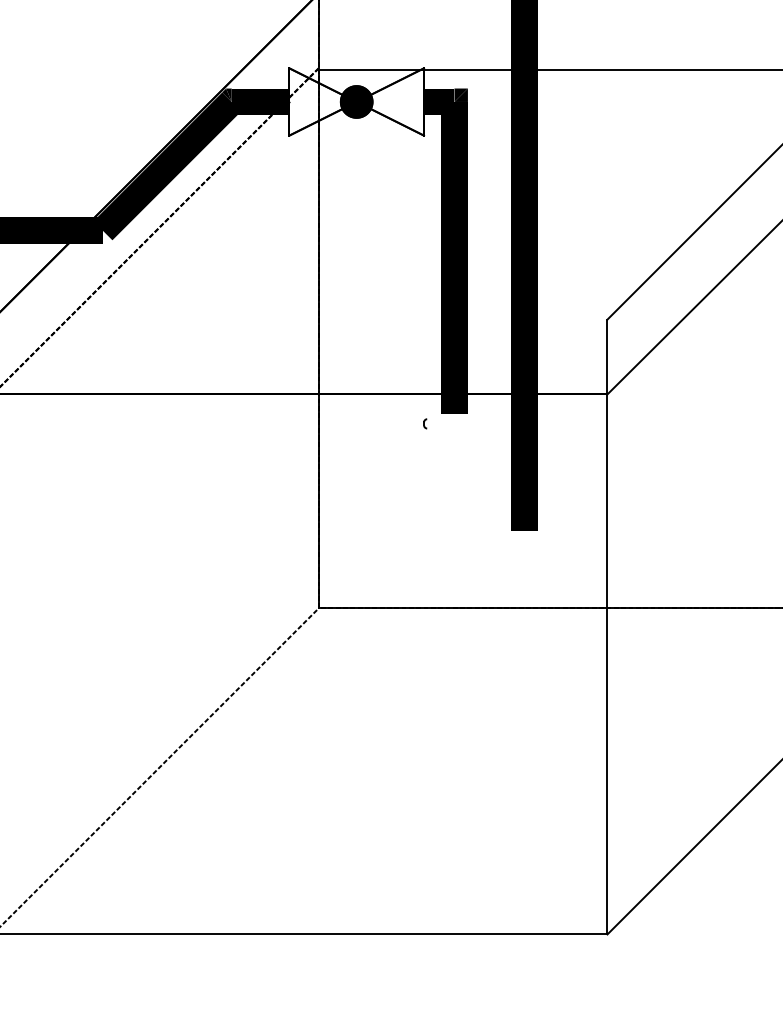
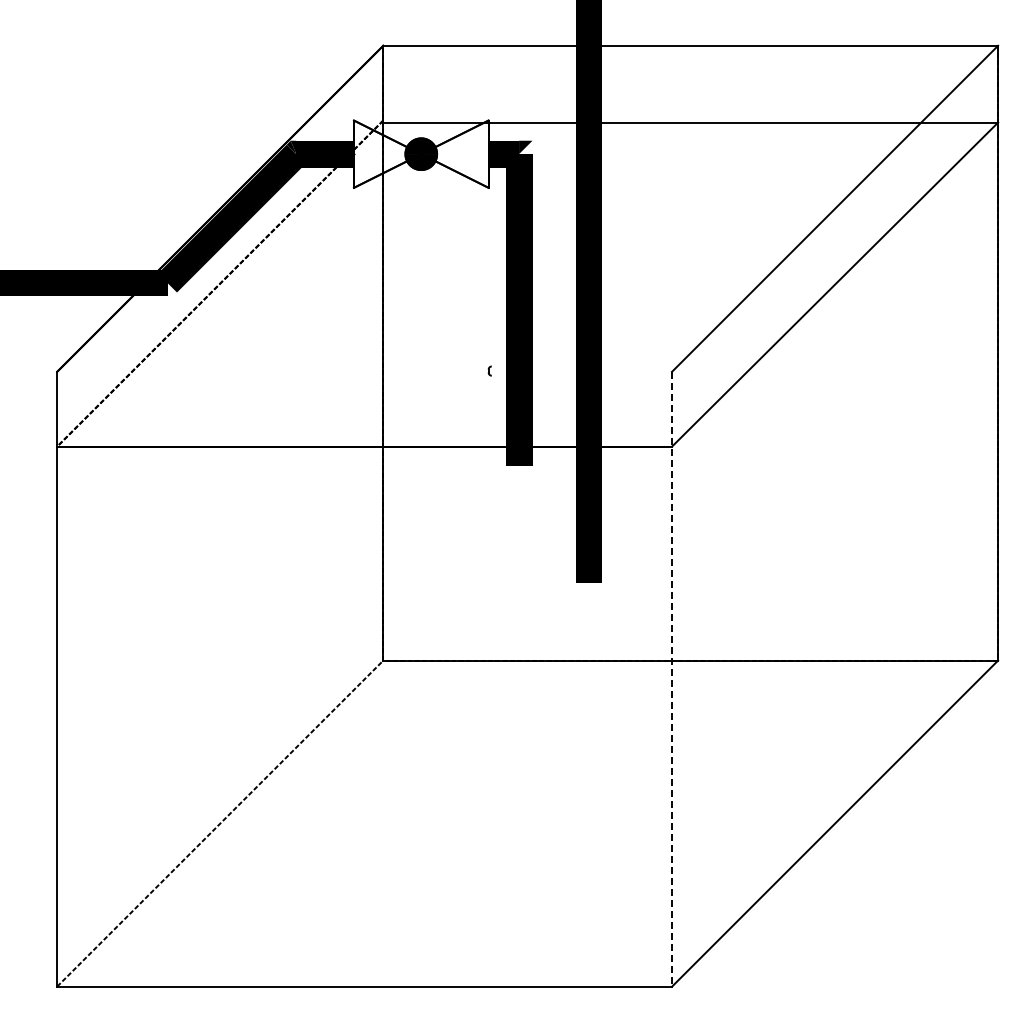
fill: (460, 95) -> (525, 147), removed
part: (424, 423) -> (489, 370), moved
line: (607, 627) -> (672, 679), solid -> dashed

